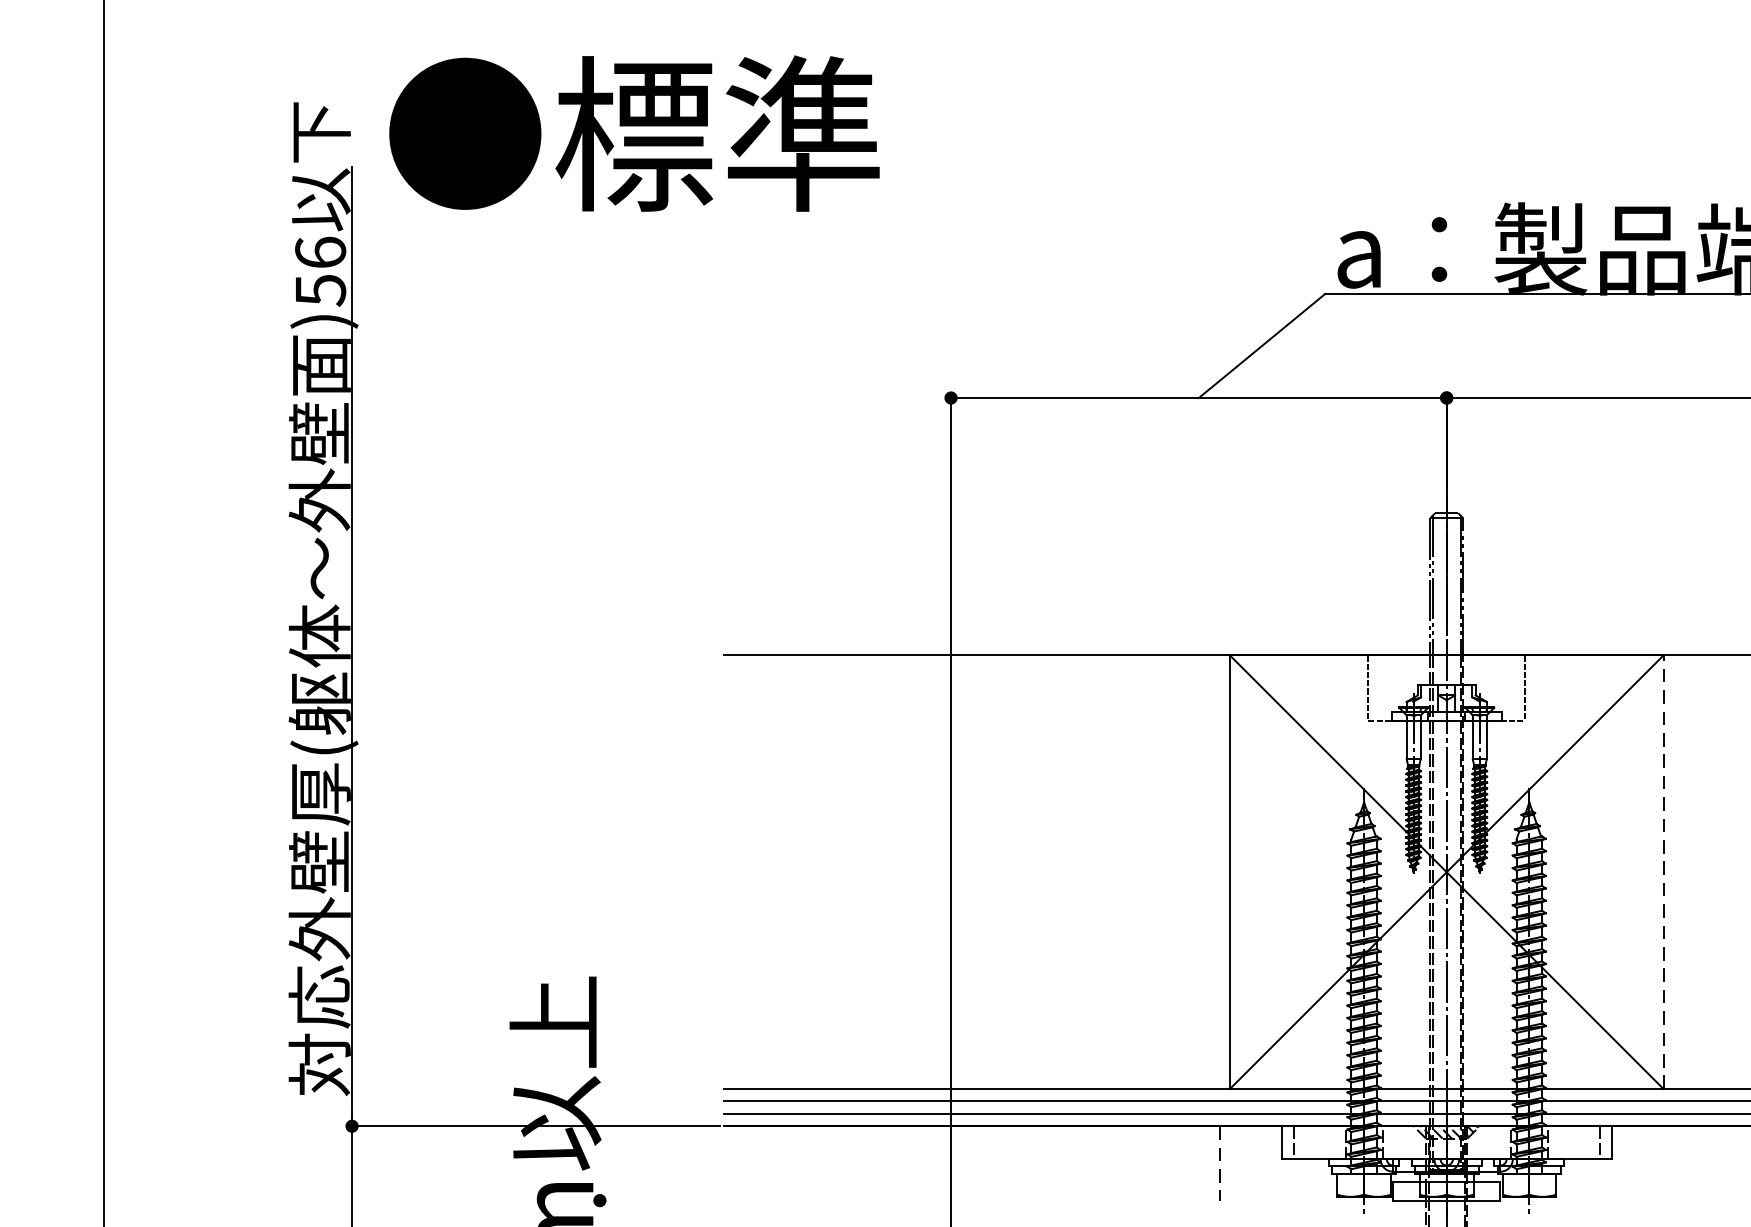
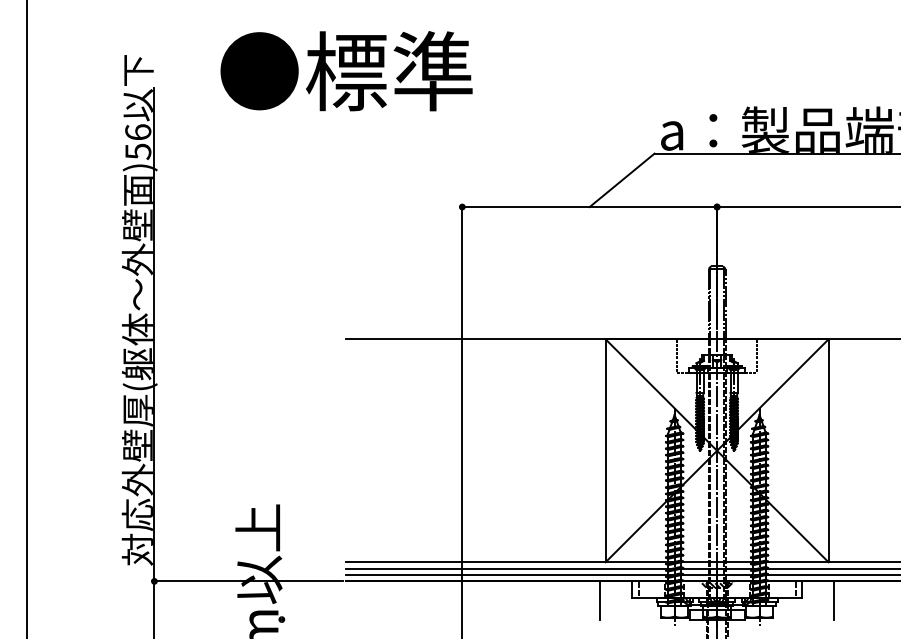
text: (634, 134) -> (346, 71), moved
line: (1663, 871) -> (828, 450), dashed -> solid
line: (1219, 1163) -> (600, 600), dashed -> solid
line: (1673, 1163) -> (833, 600), added

